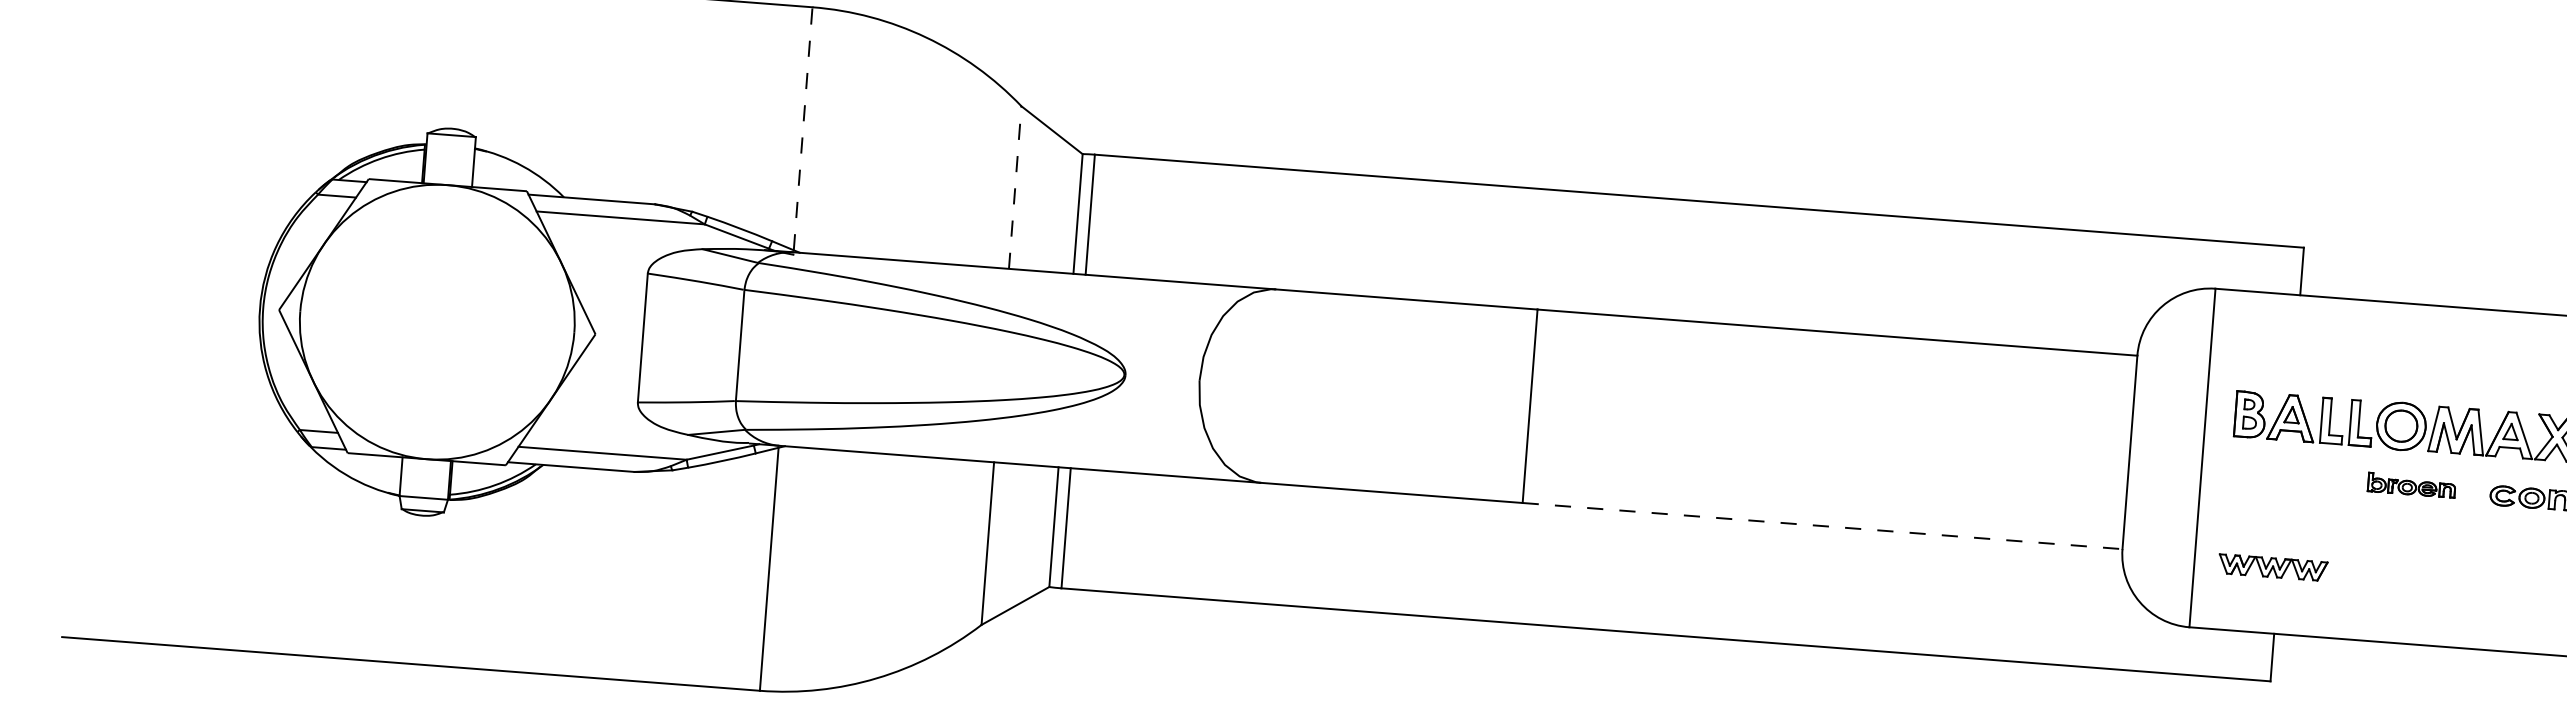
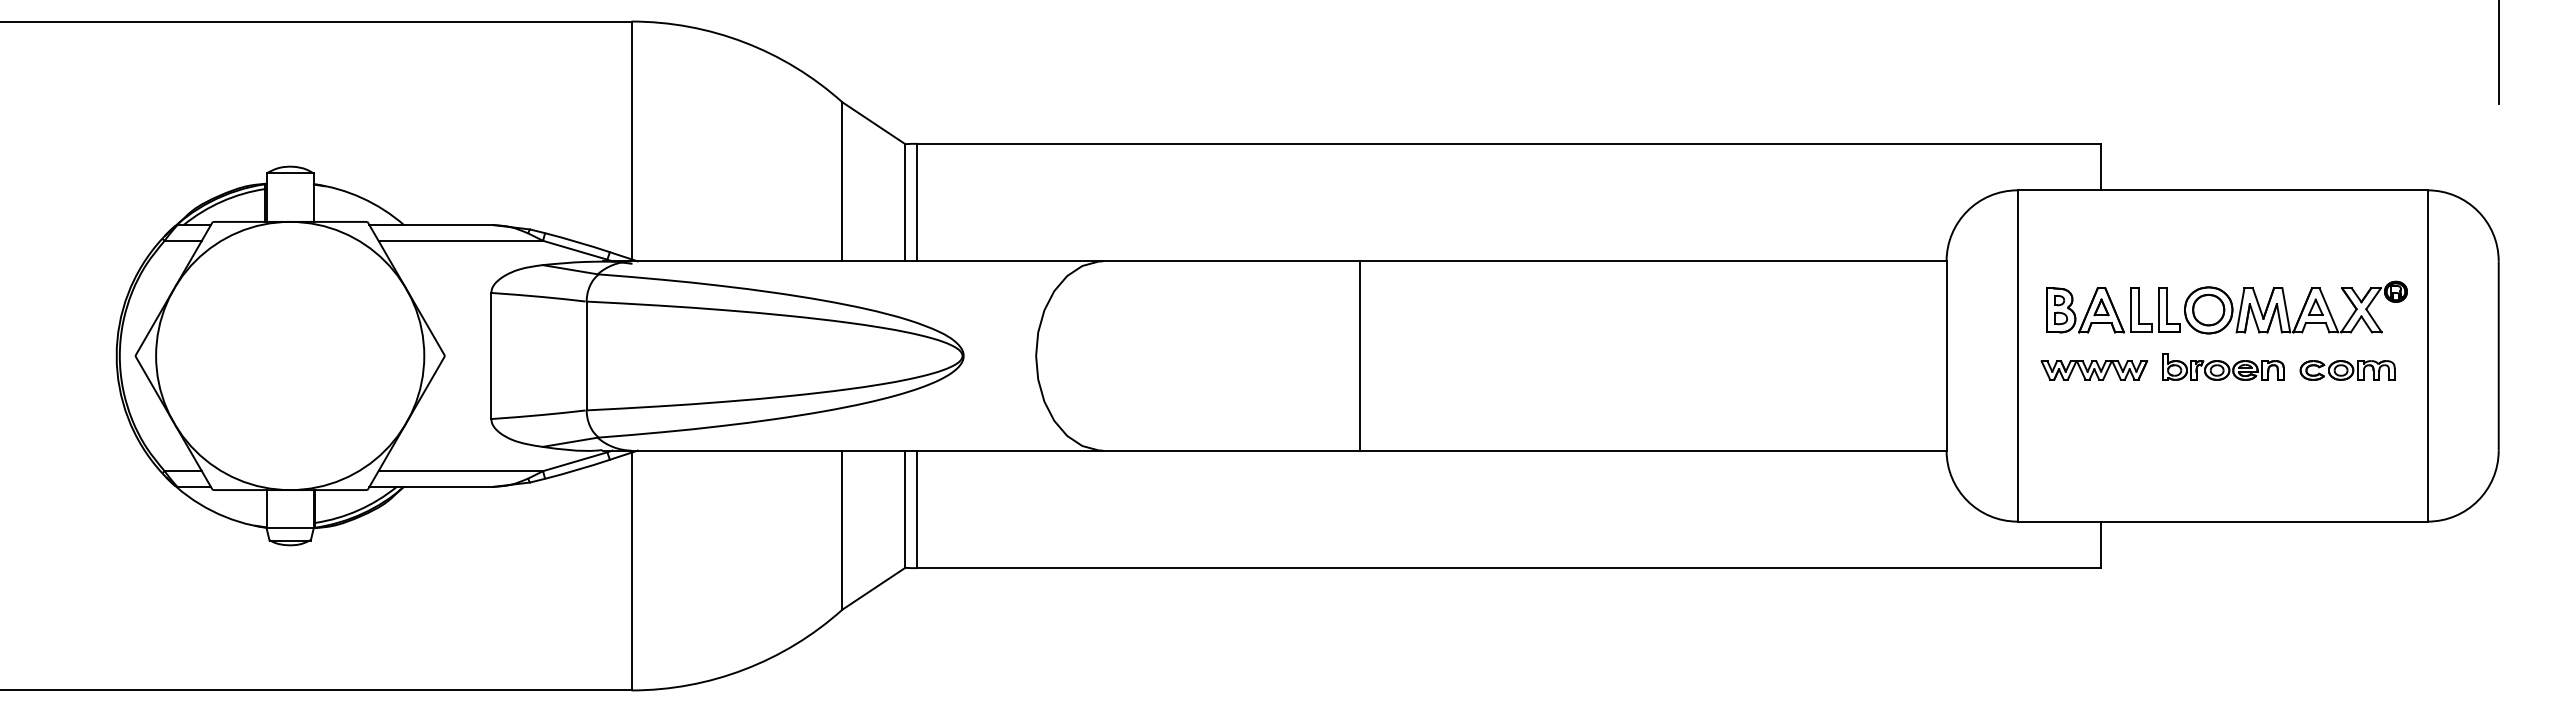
line: (803, 128) -> (631, 140), dashed -> solid
line: (1015, 187) -> (842, 181), dashed -> solid
part: (2412, 484) -> (2223, 366), size x1.43
line: (1823, 525) -> (1653, 450), dashed -> solid
part: (2273, 567) -> (2094, 370), moved

